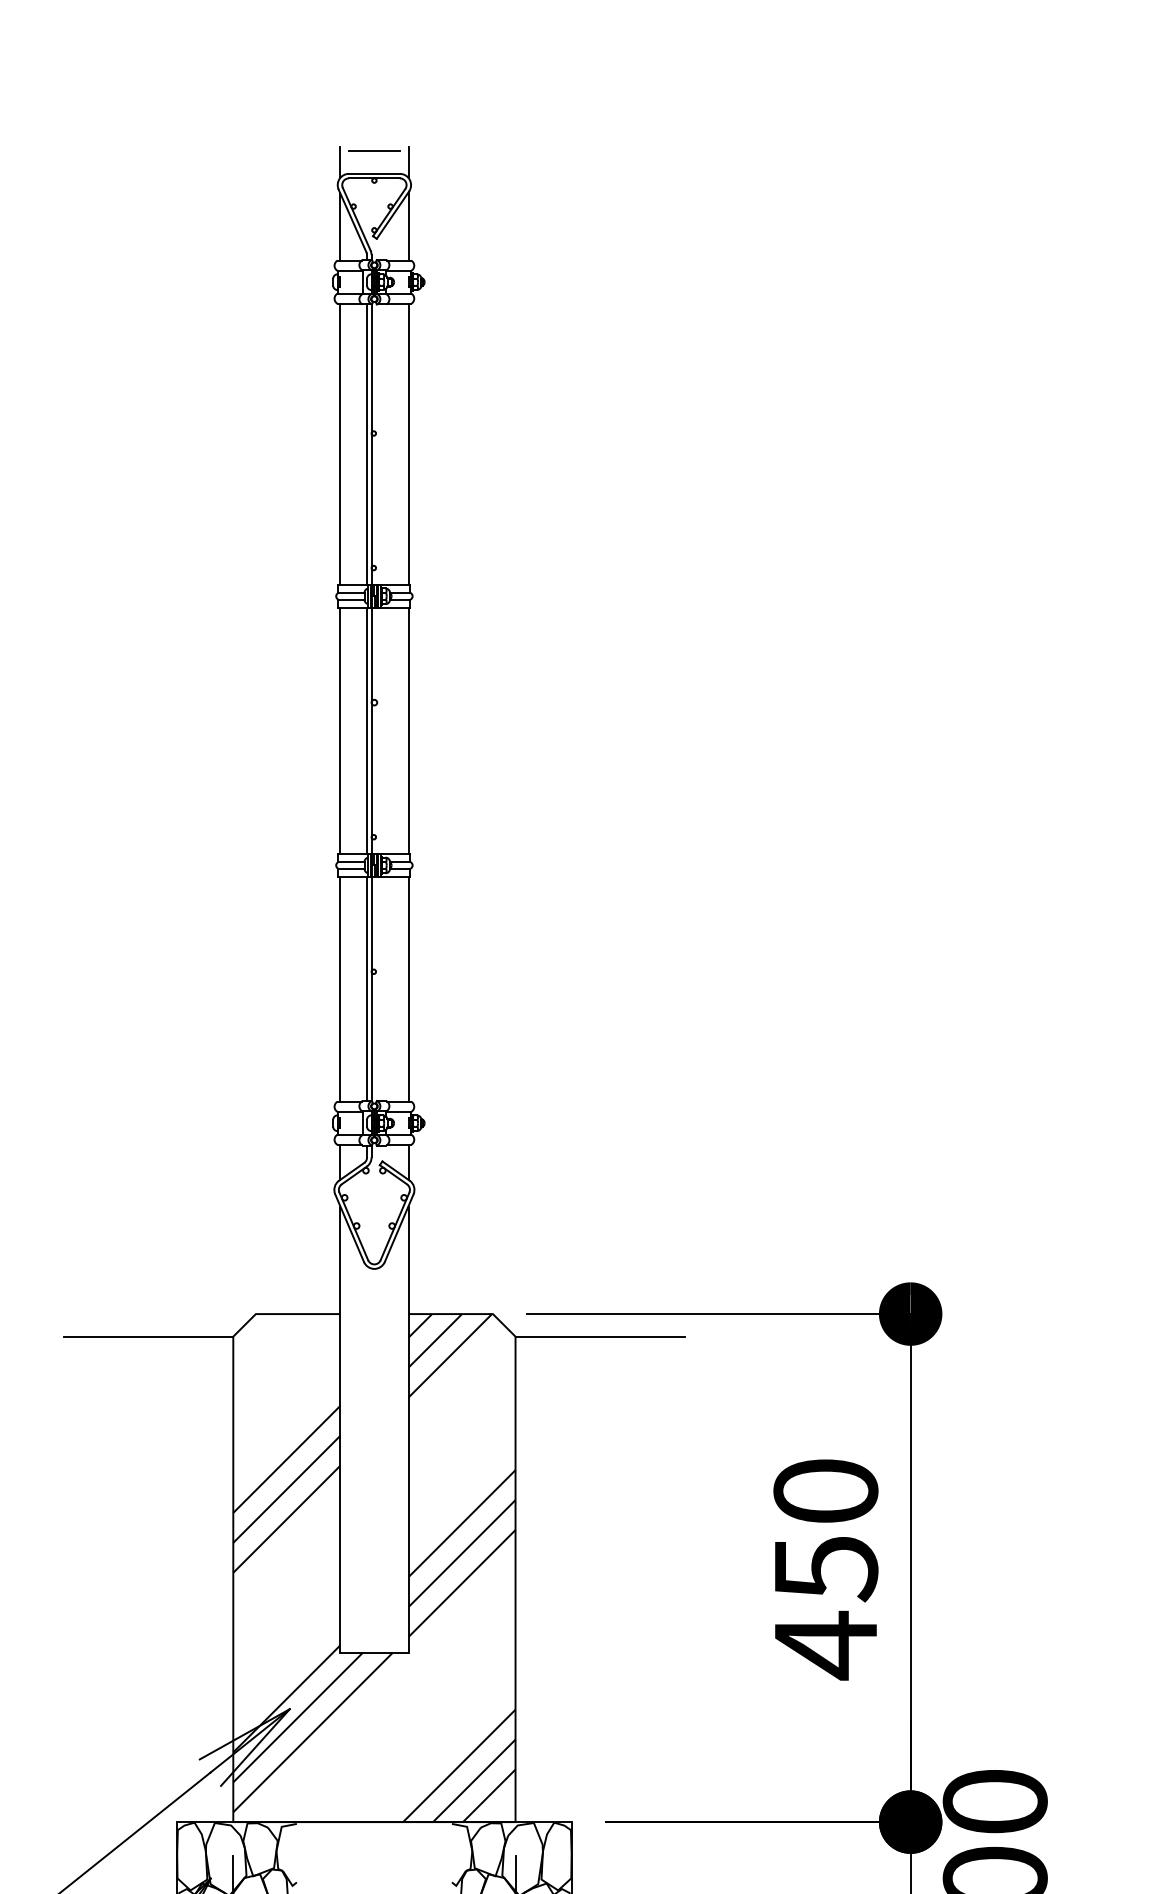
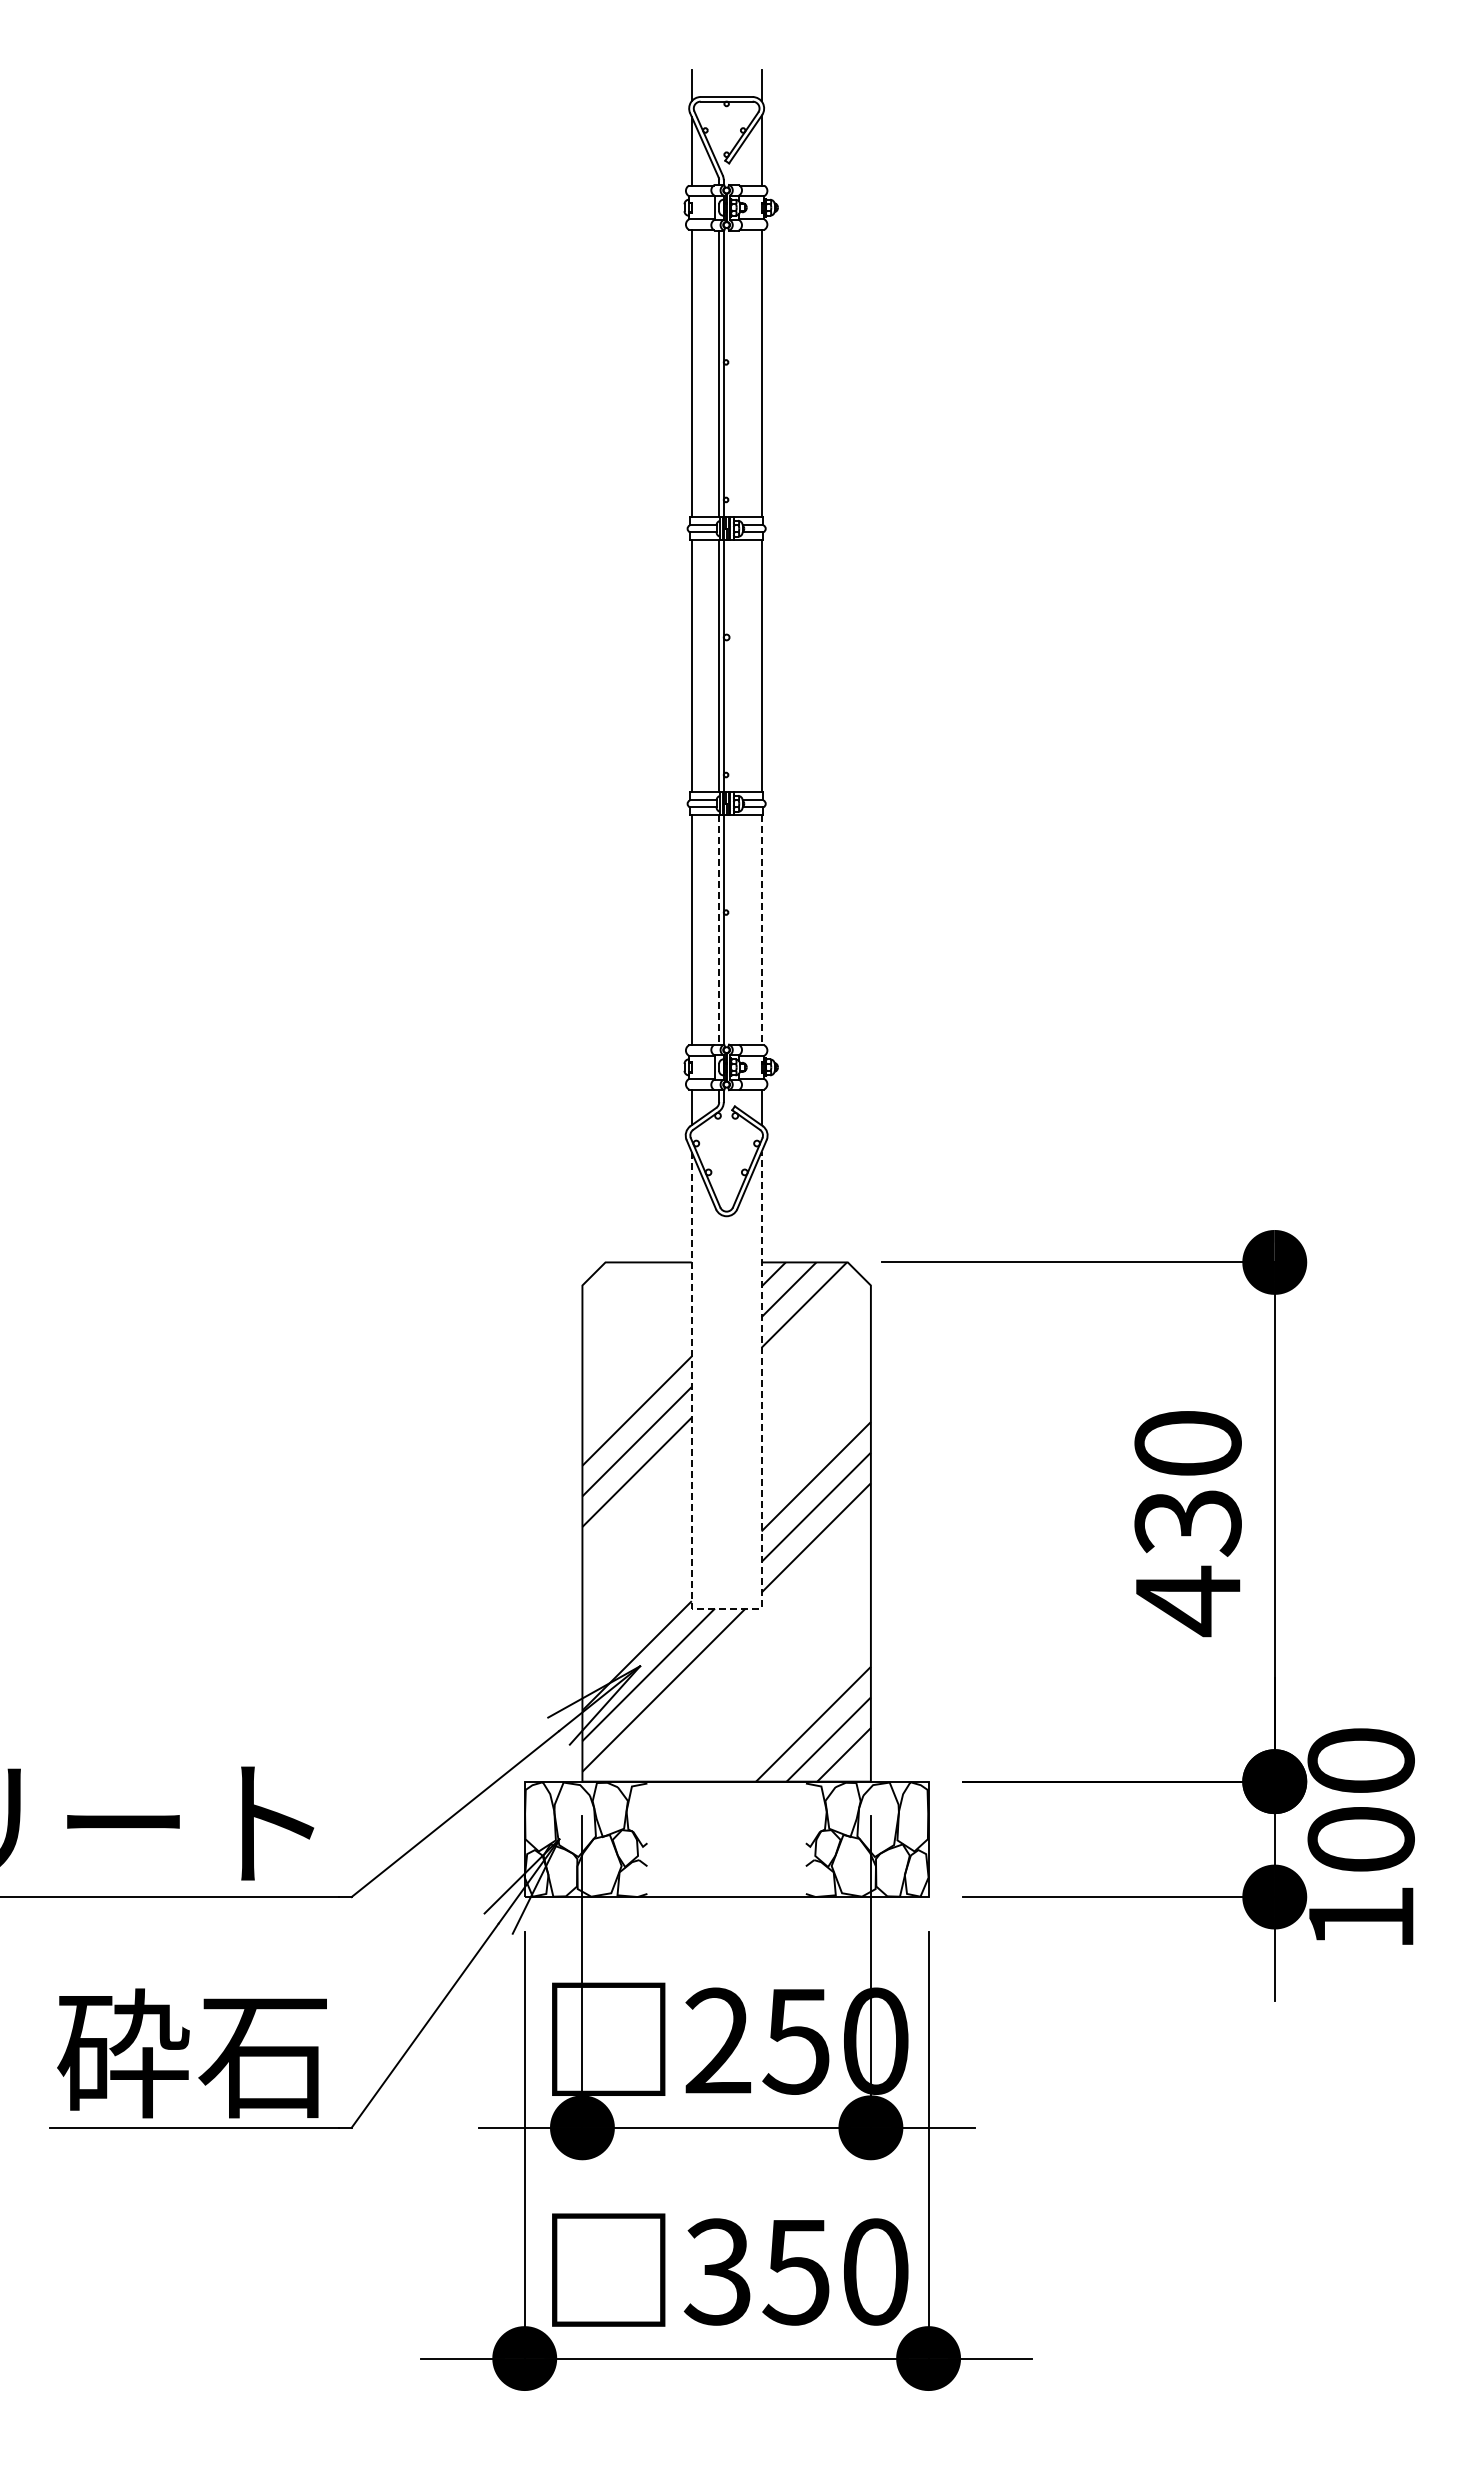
line: (374, 150) -> (726, 73), removed
line: (367, 989) -> (719, 930), solid -> dashed
line: (408, 989) -> (761, 930), solid -> dashed
line: (148, 1336) -> (495, 1285), removed
line: (599, 1336) -> (956, 1285), removed
text: (825, 1569) -> (1187, 1523), 450 -> 430
line: (374, 1652) -> (726, 1608), solid -> dashed

